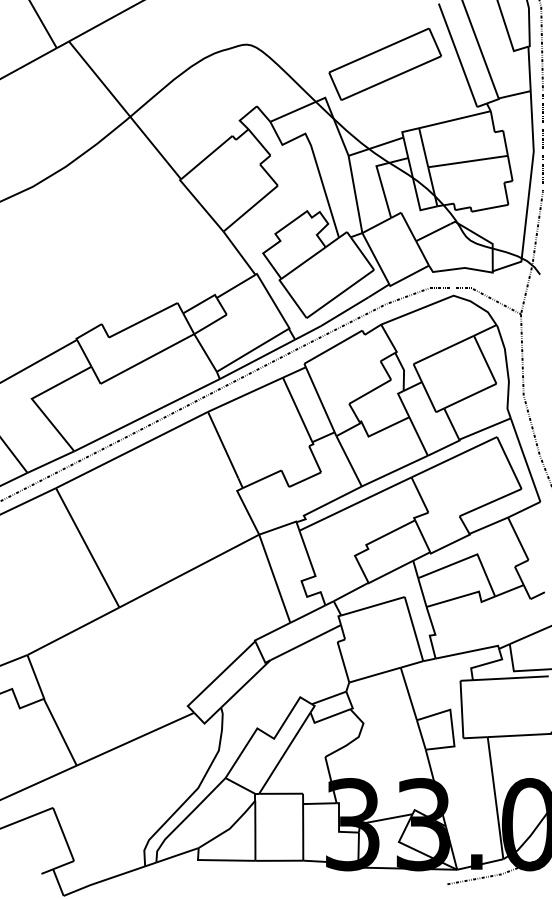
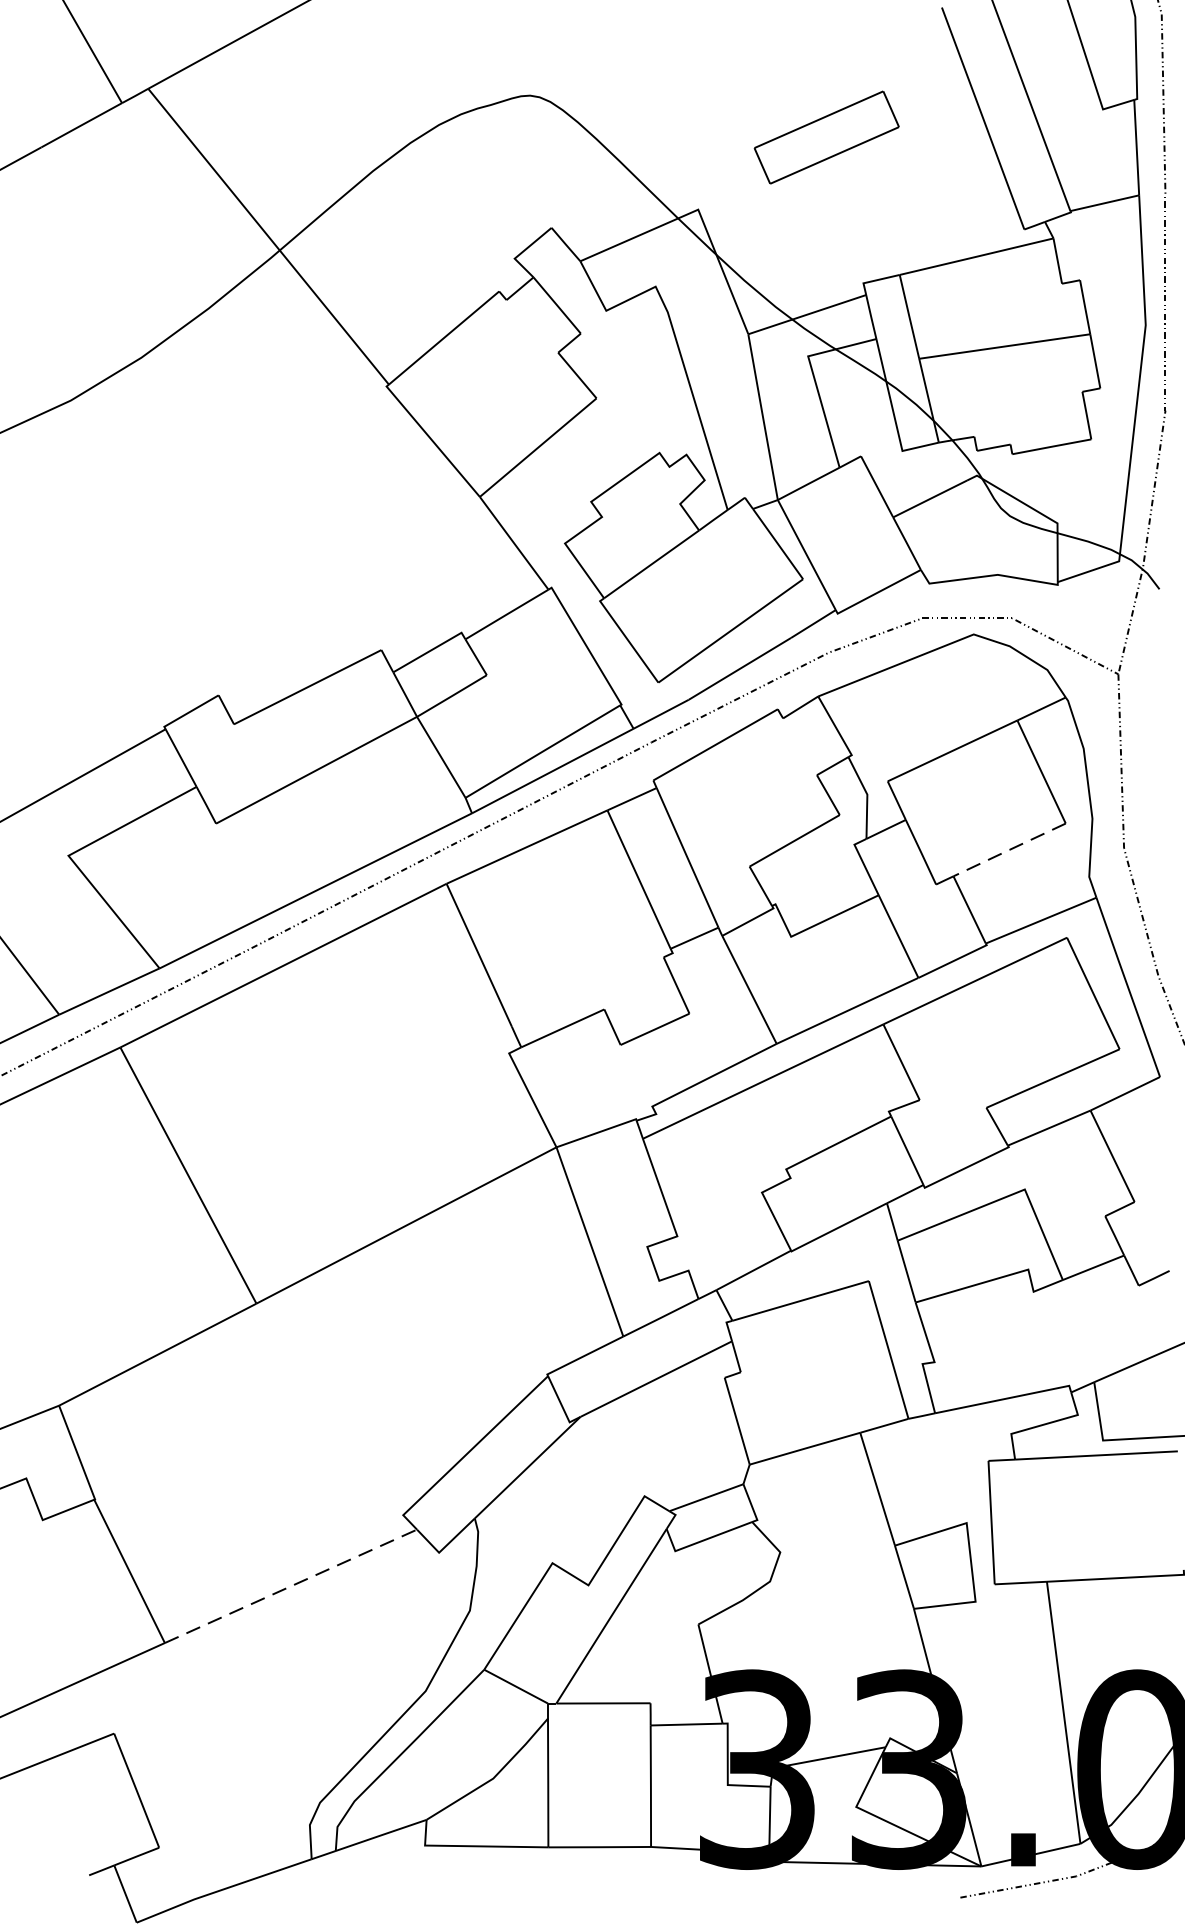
part: (384, 63) -> (825, 136), size x0.6
line: (470, 396) -> (1009, 850), solid -> dashed
line: (135, 739) -> (290, 1586), solid -> dashed

